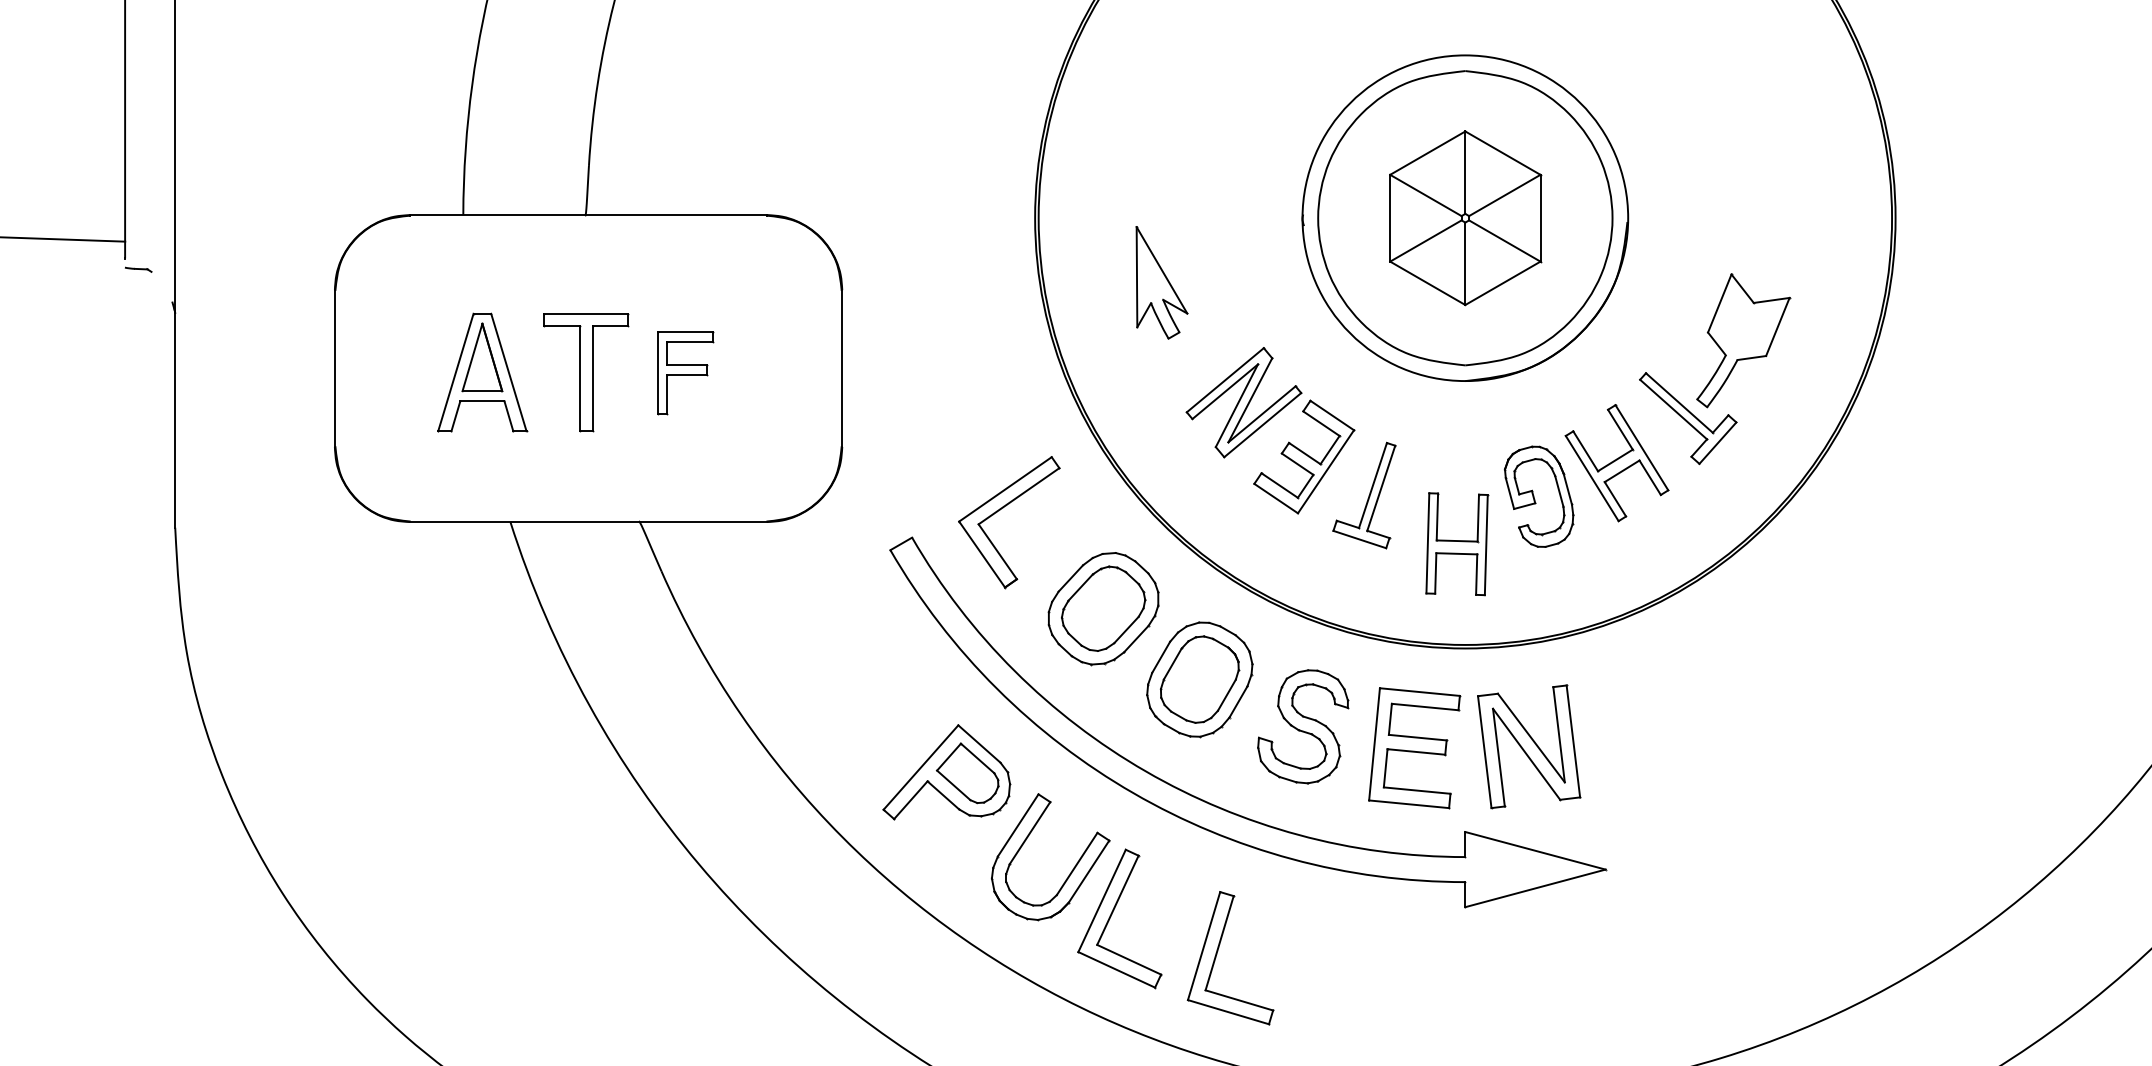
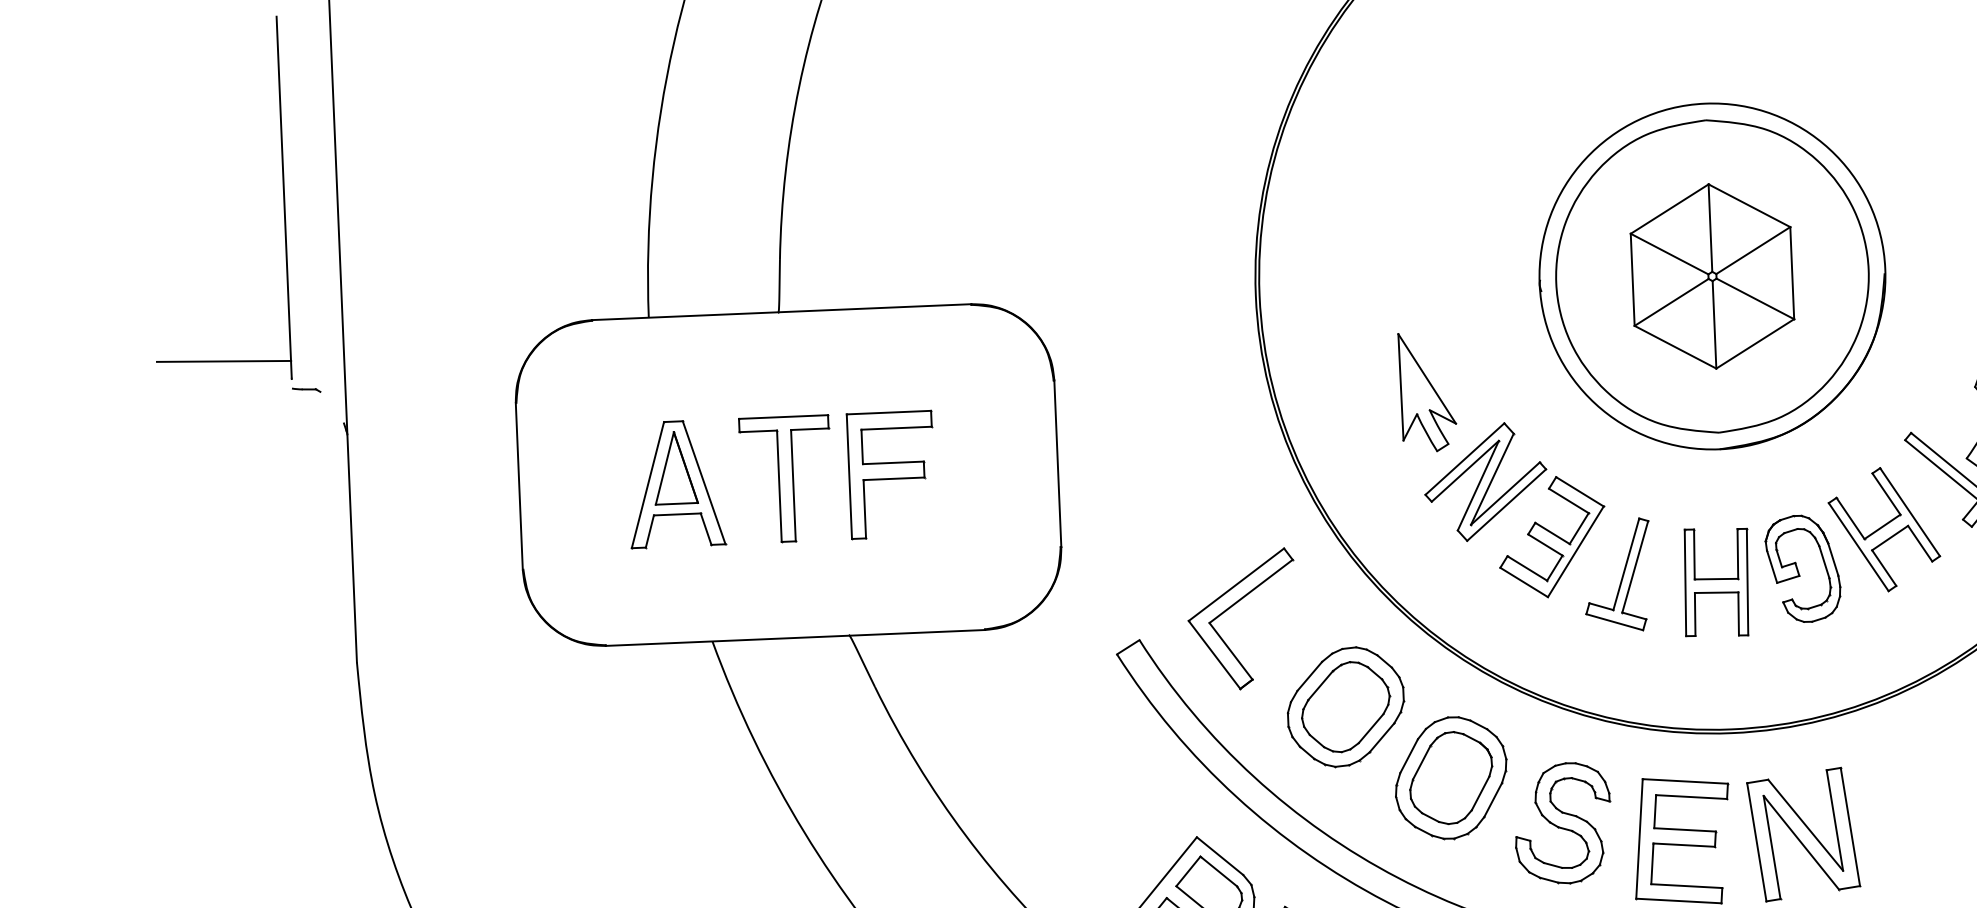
part: (1161, 282) -> (1427, 391), moved
part: (685, 372) -> (891, 474), size x1.43
part: (1457, 544) -> (1716, 582), moved

